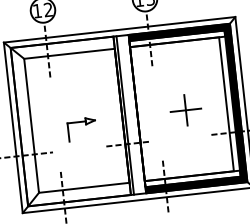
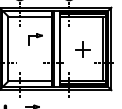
part: (82, 129) -> (35, 39), moved

